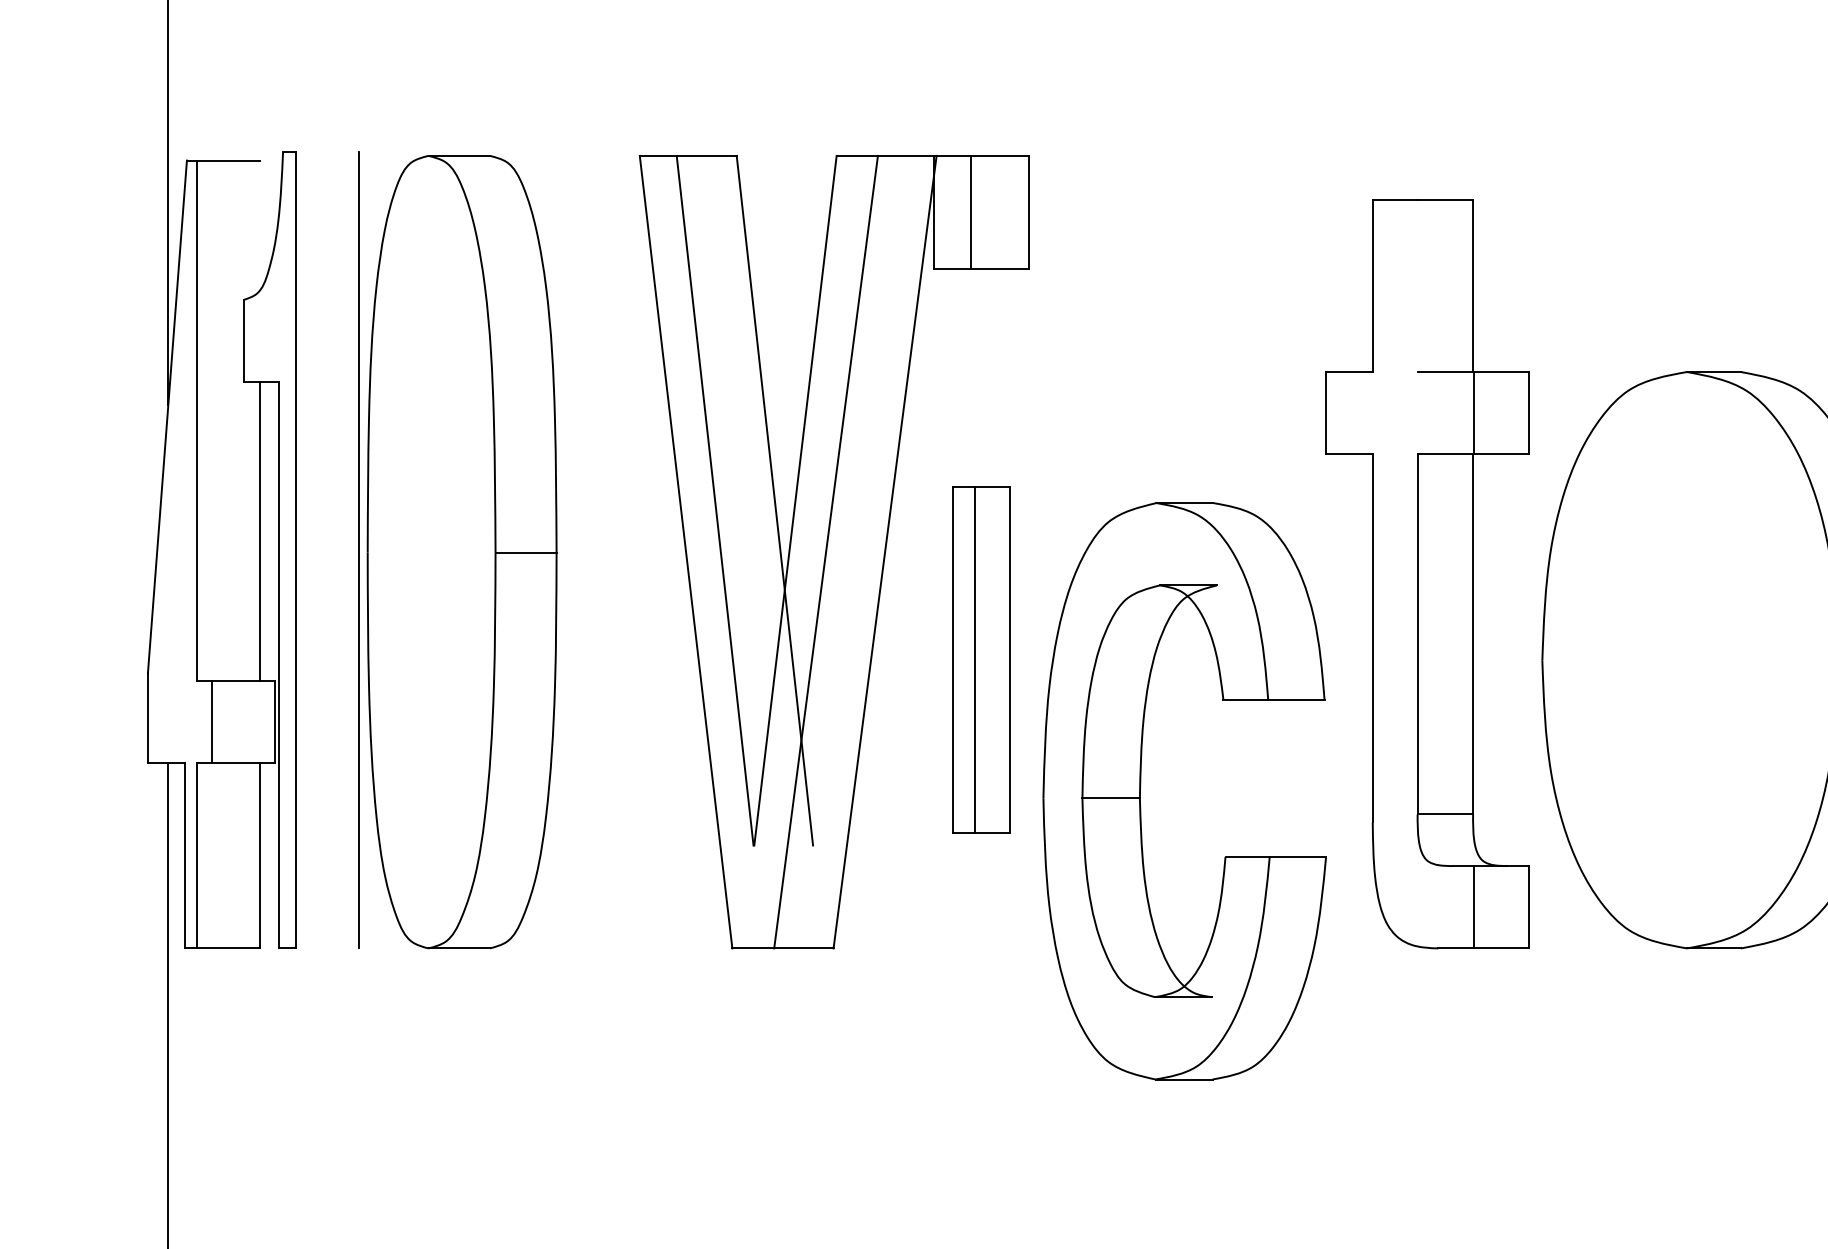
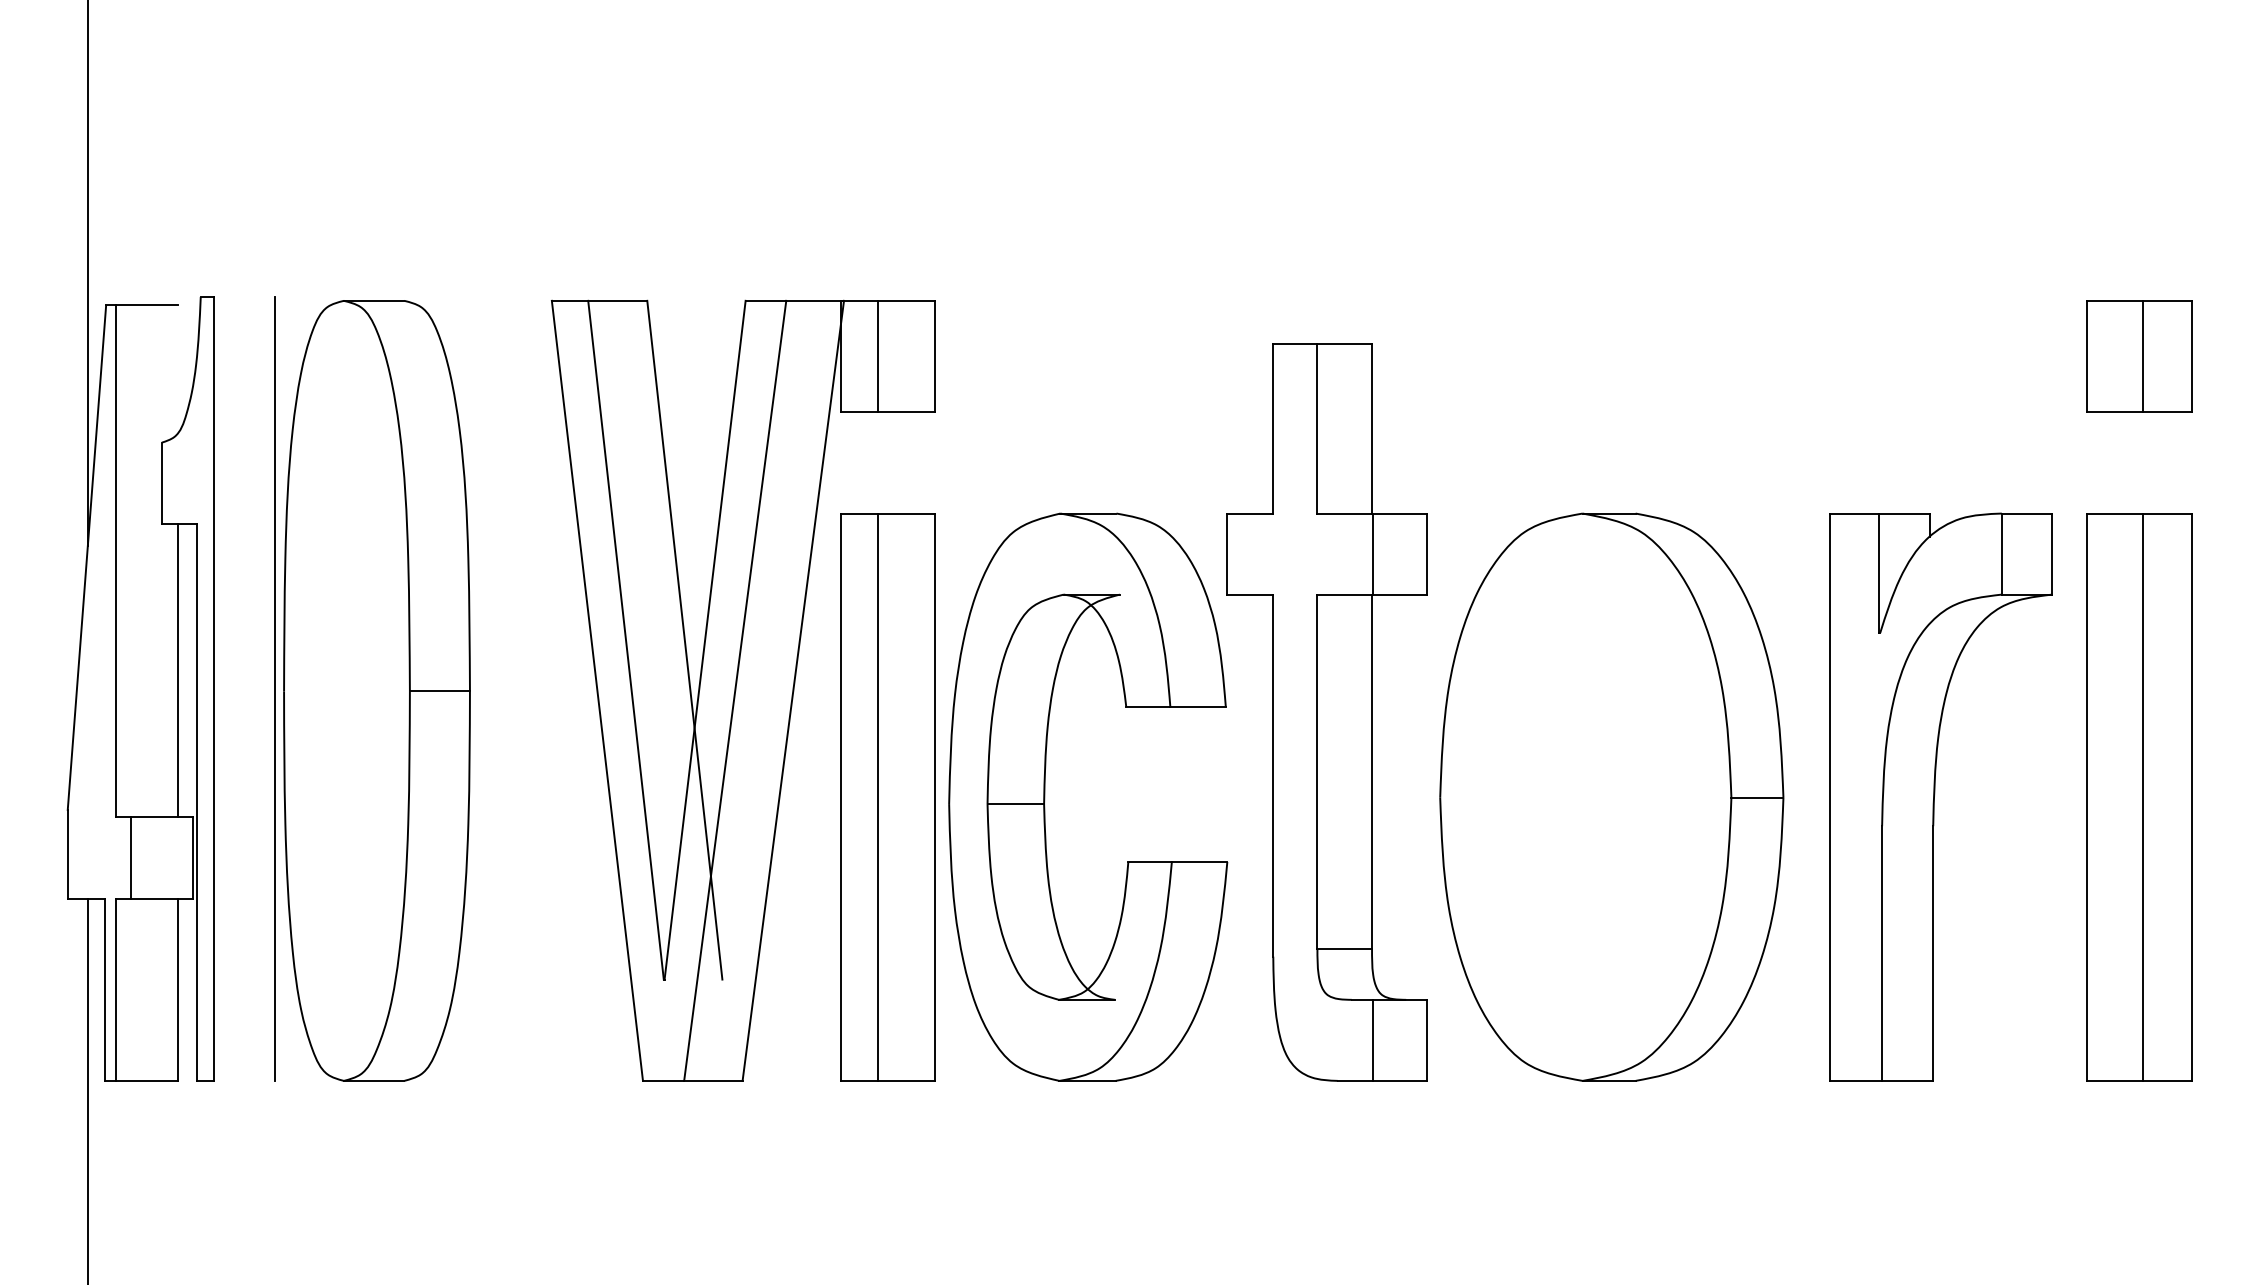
line: (1417, 285) -> (1317, 428), added
part: (980, 660) -> (887, 797), size x1.67
part: (1141, 790) -> (1045, 796), moved

